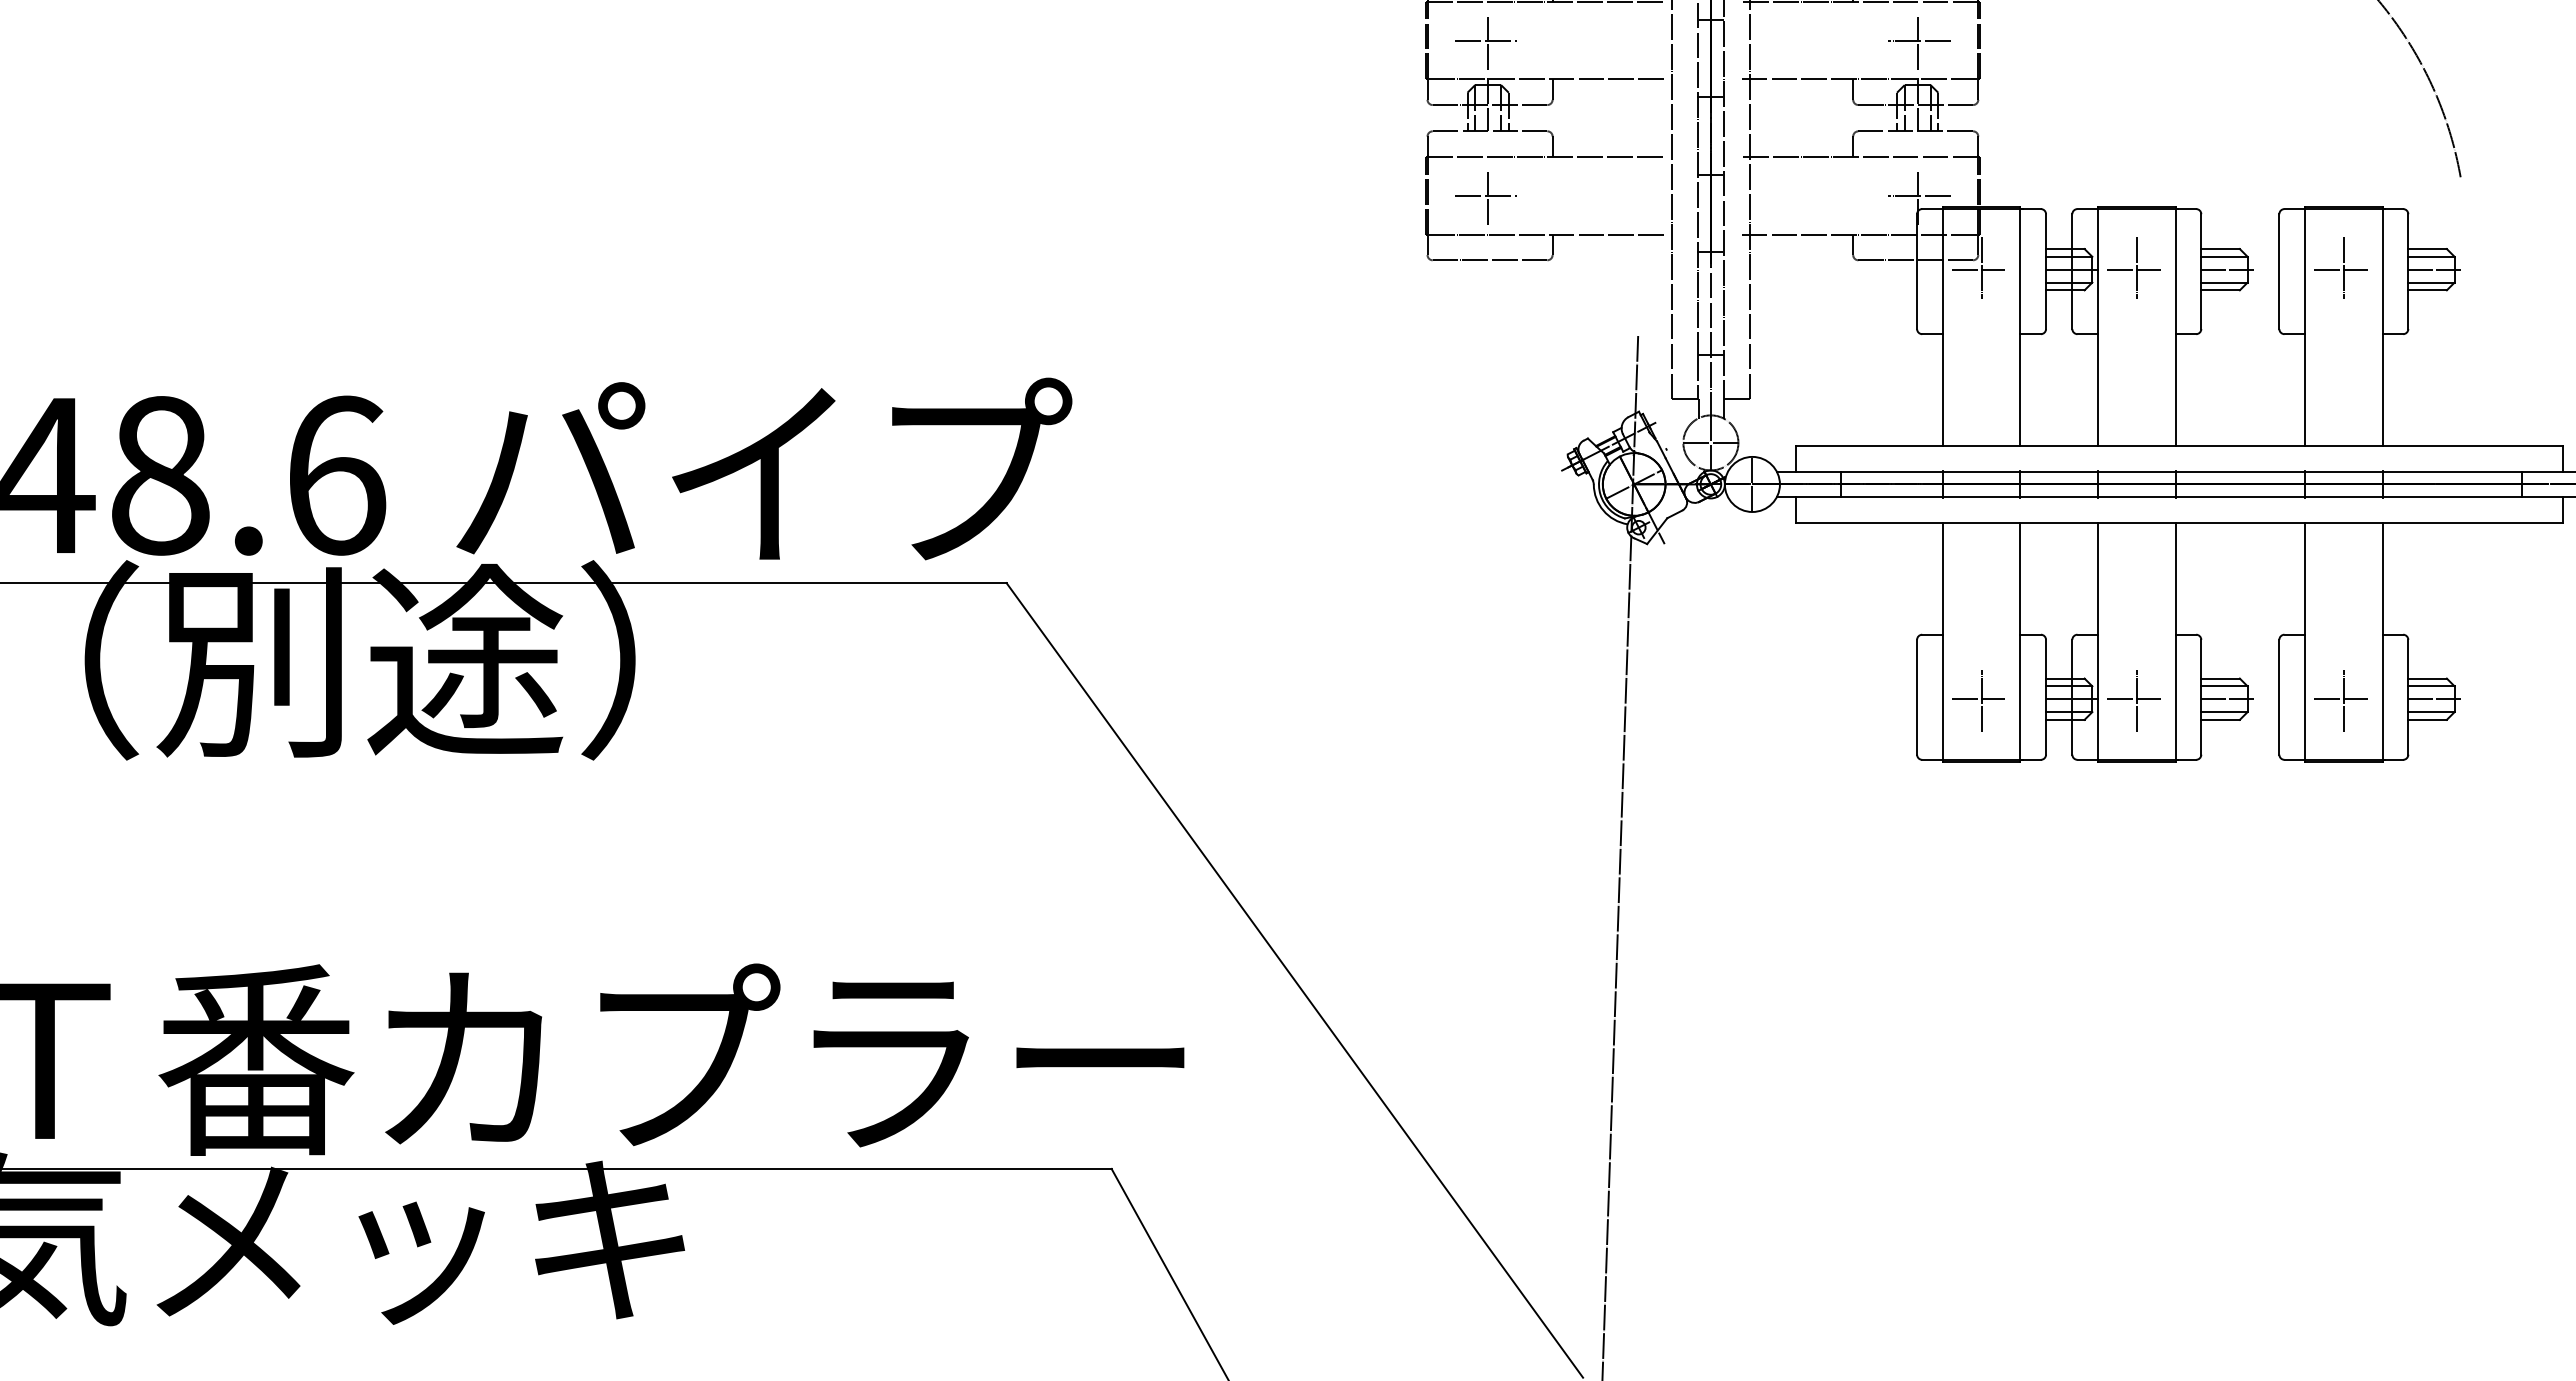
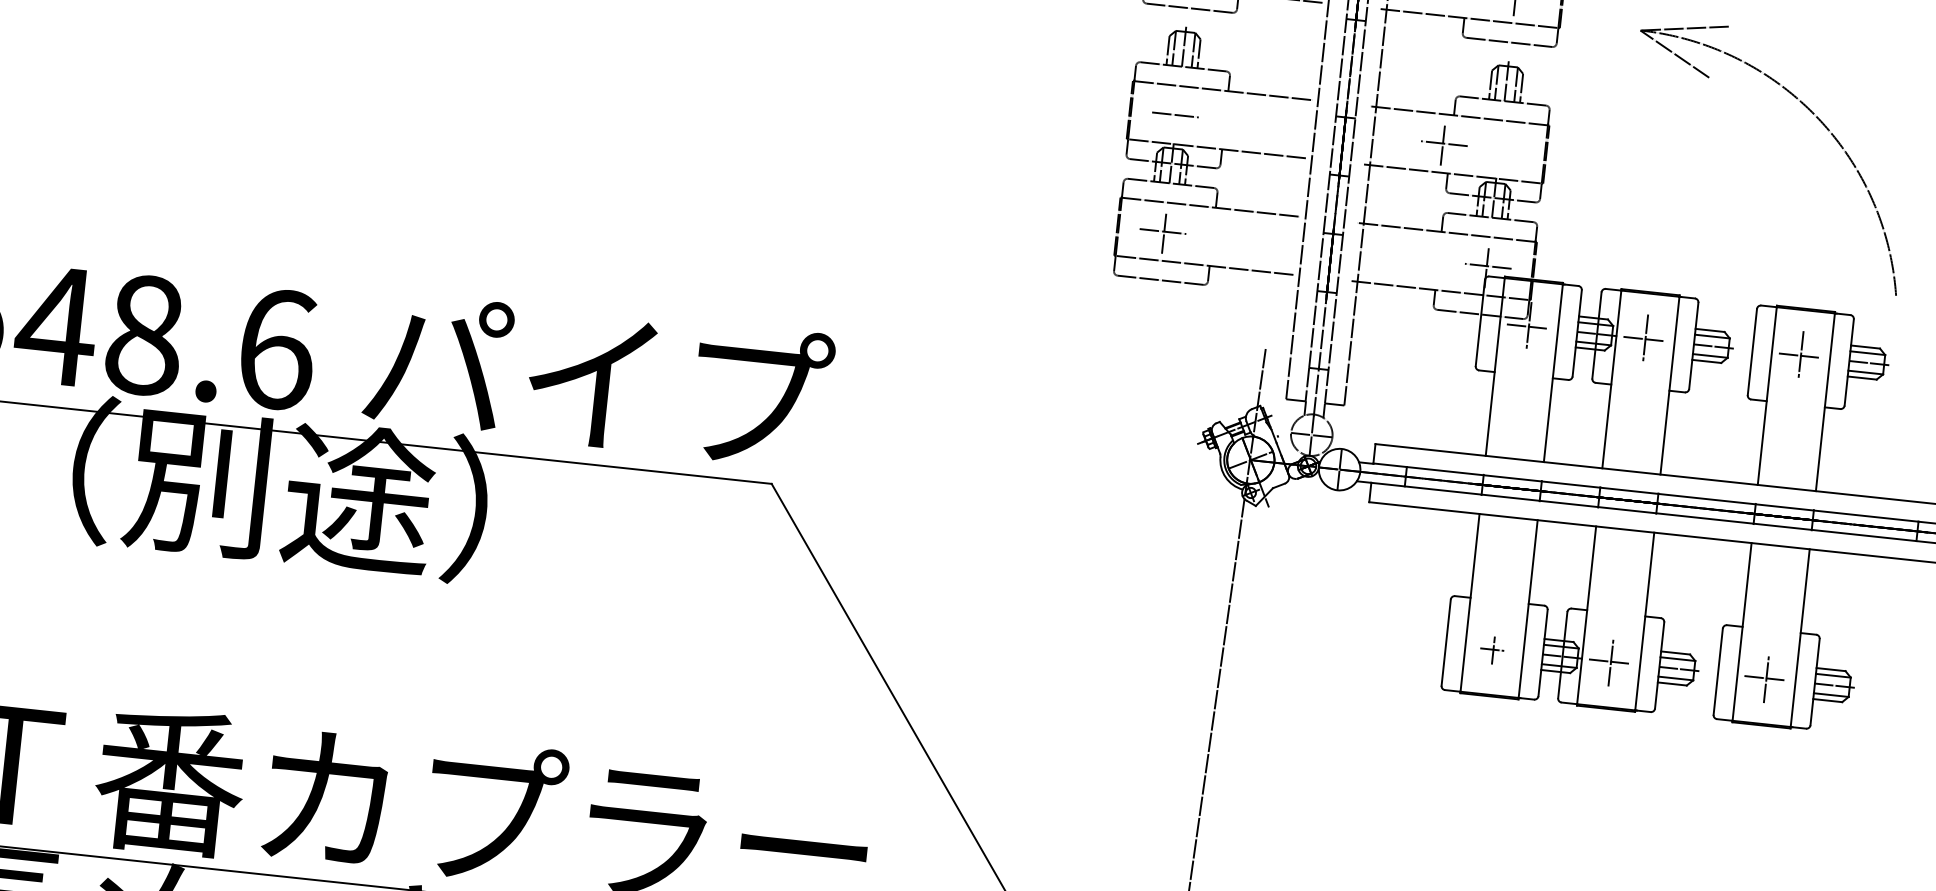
line: (1488, 42) -> (1176, 116), removed
part: (1919, 43) -> (1444, 145), moved
part: (1978, 700) -> (1492, 650), size x0.6

